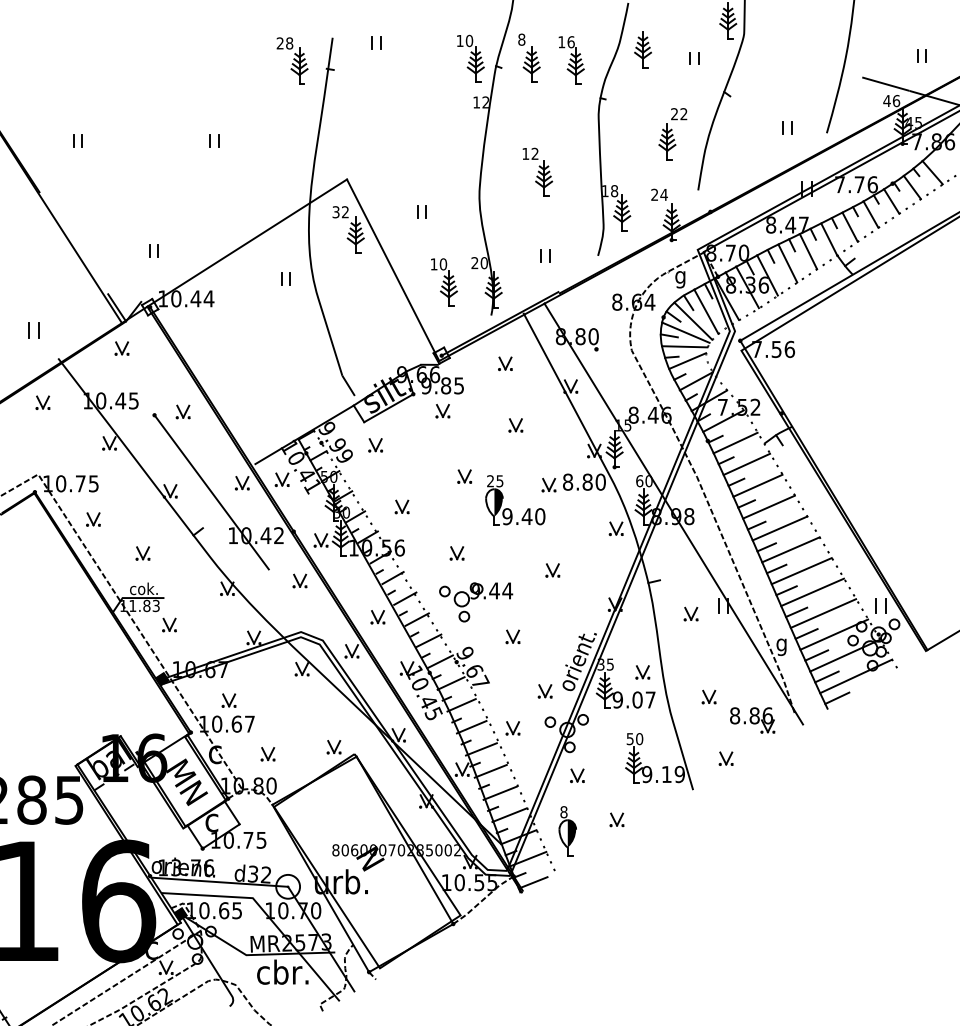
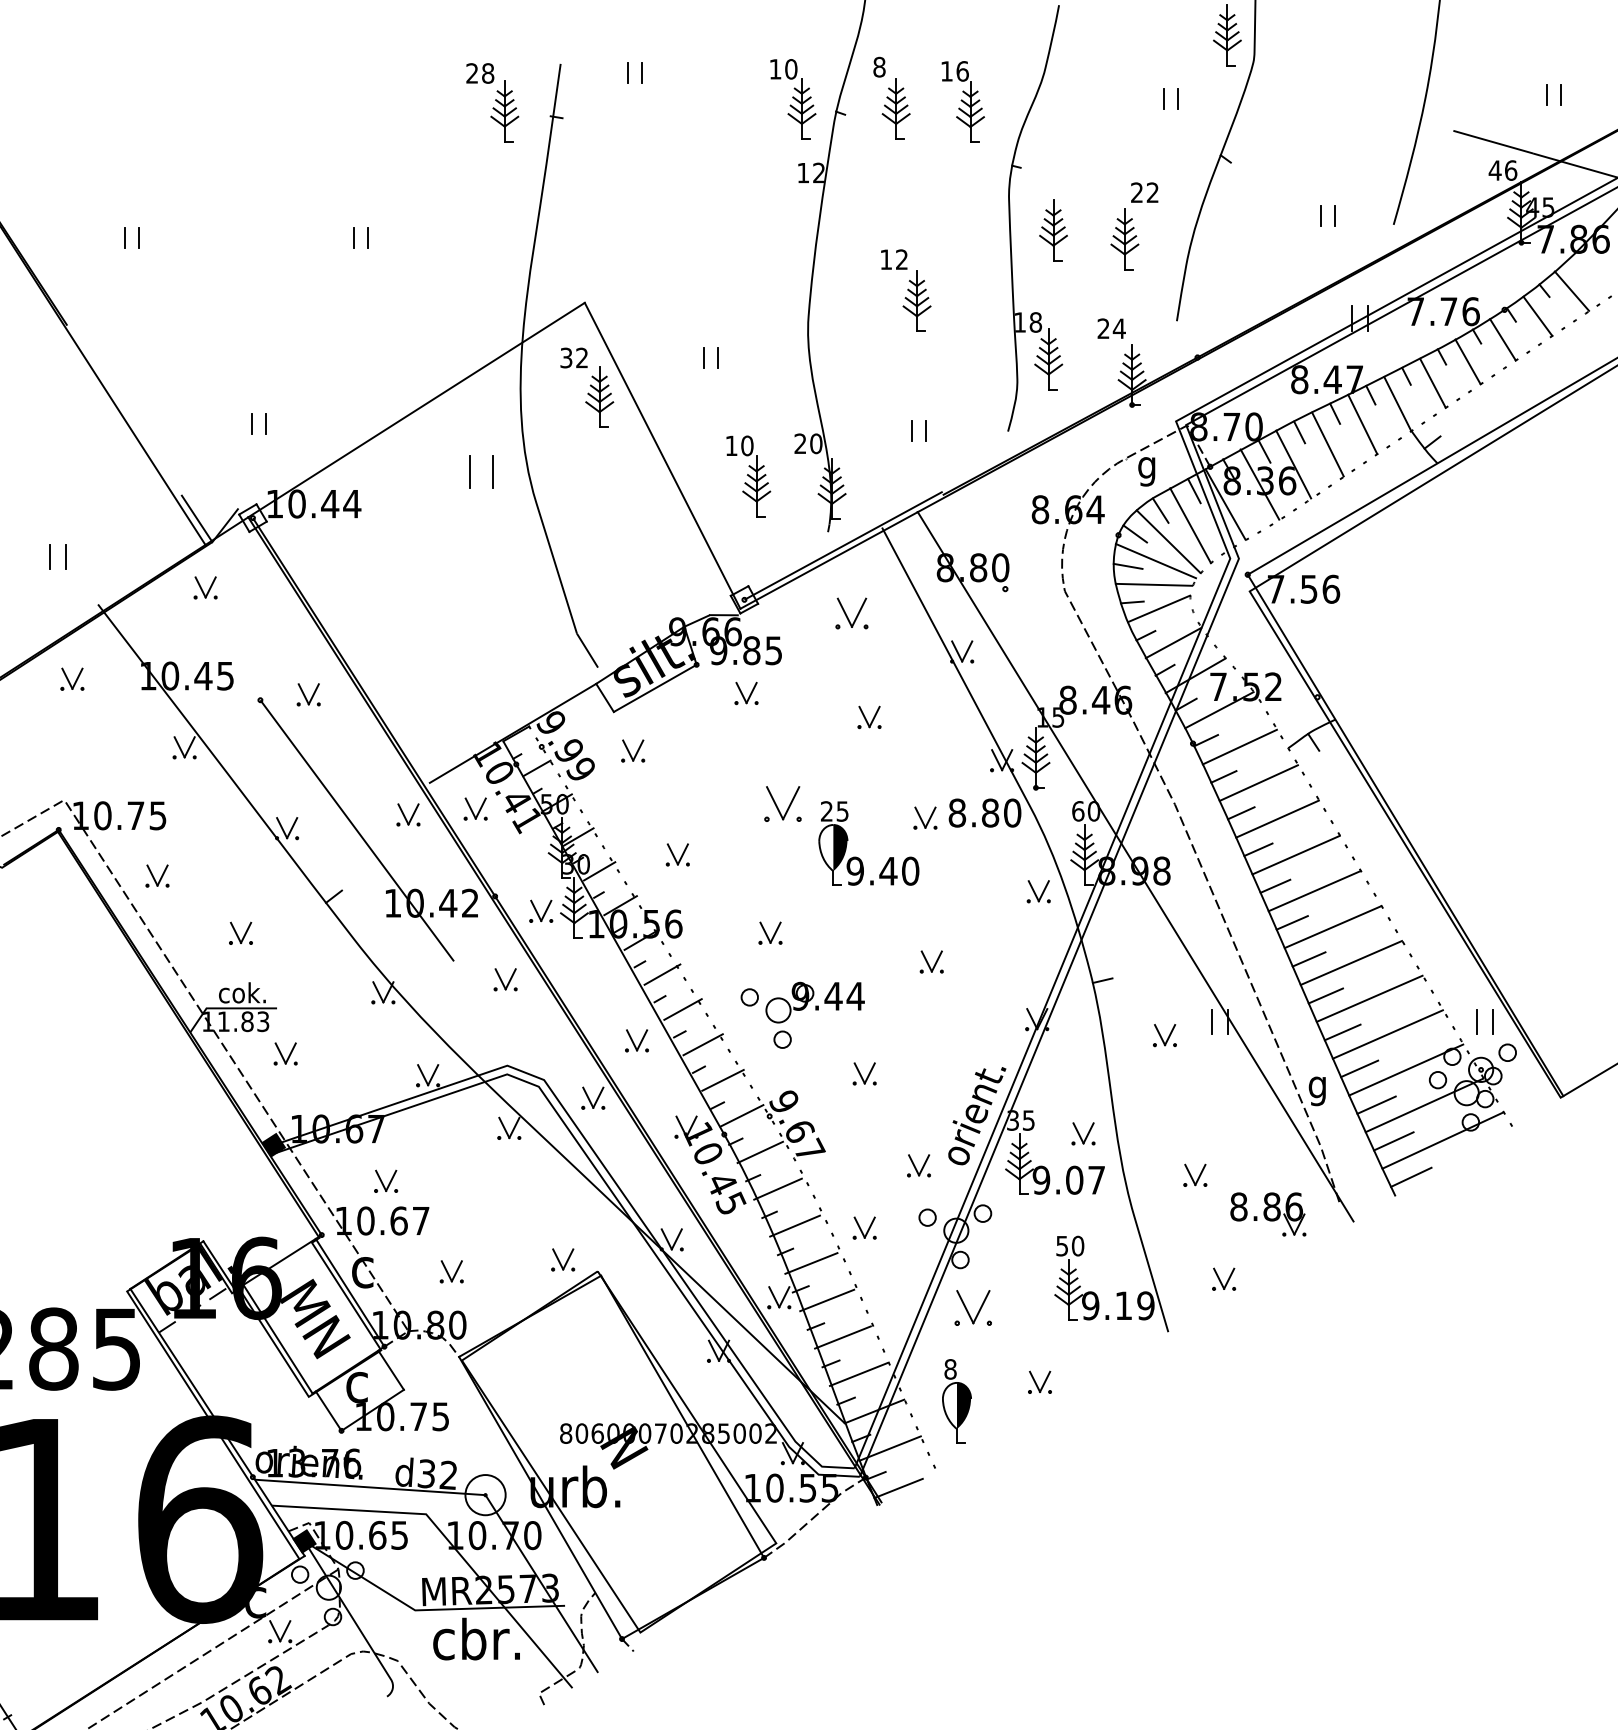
part: (642, 49) -> (1052, 230), moved
part: (285, 278) -> (481, 469), size x1.6
part: (505, 363) -> (851, 612), size x1.4
part: (464, 476) -> (782, 803), size x1.6
part: (577, 775) -> (973, 1307), size x1.6

